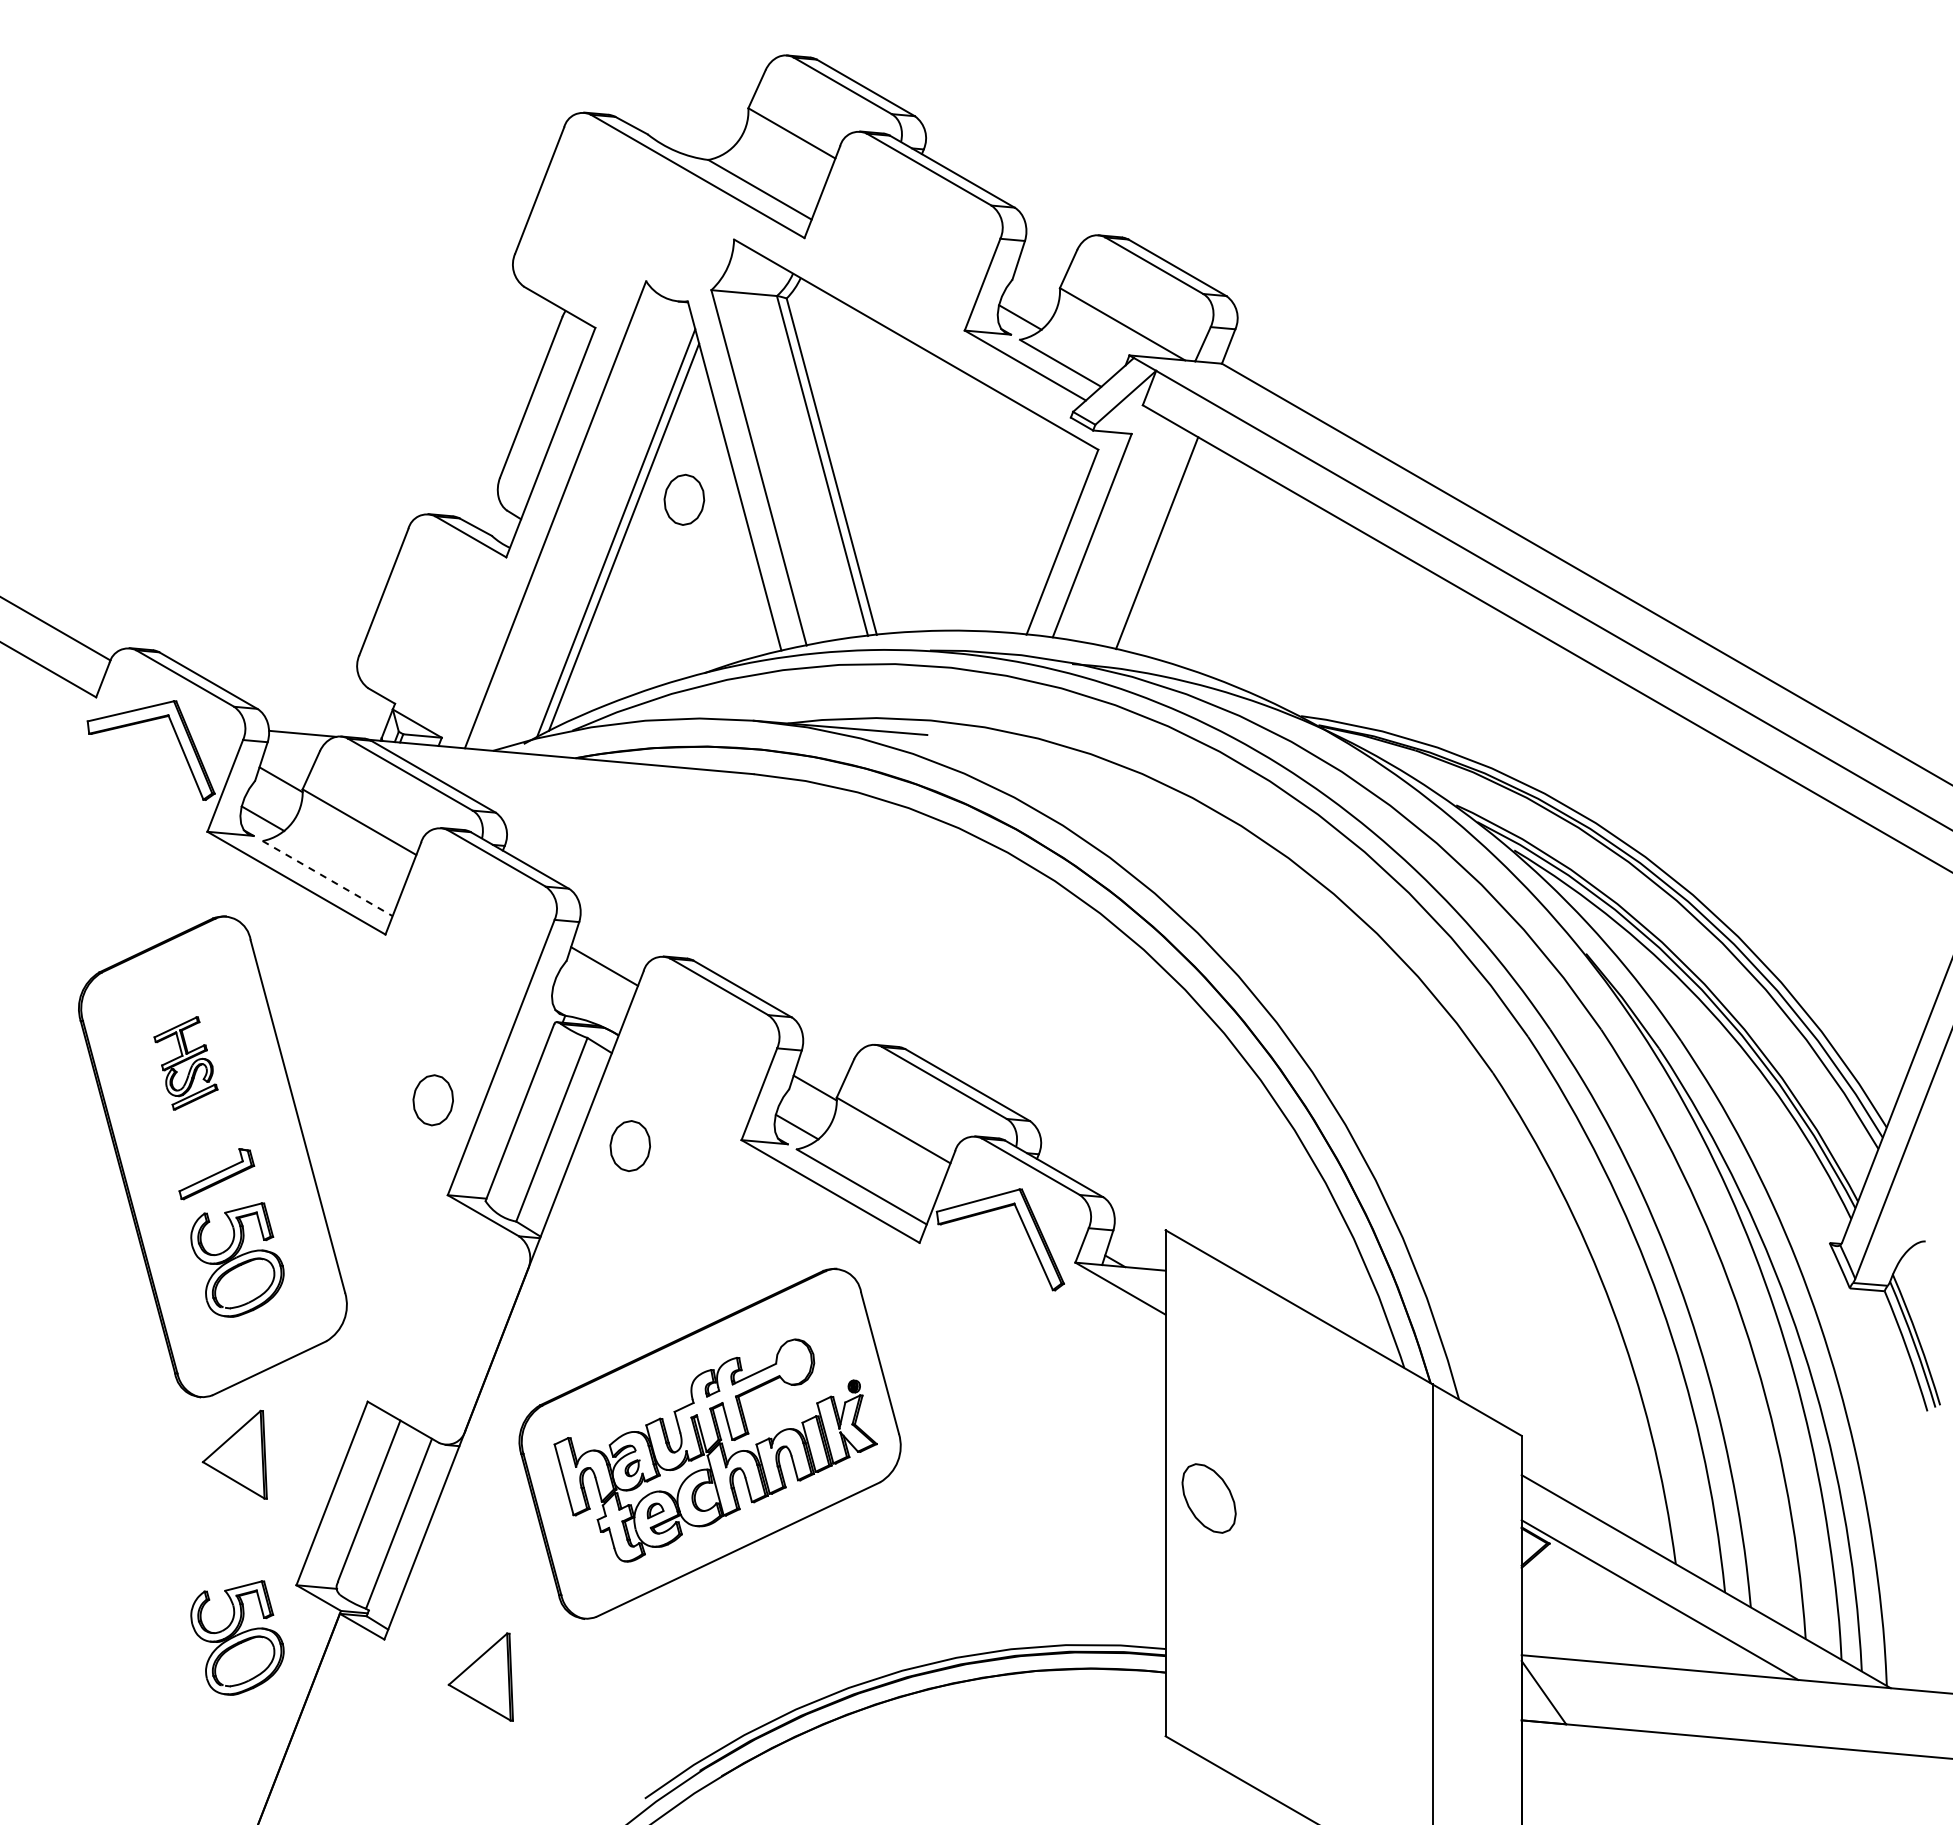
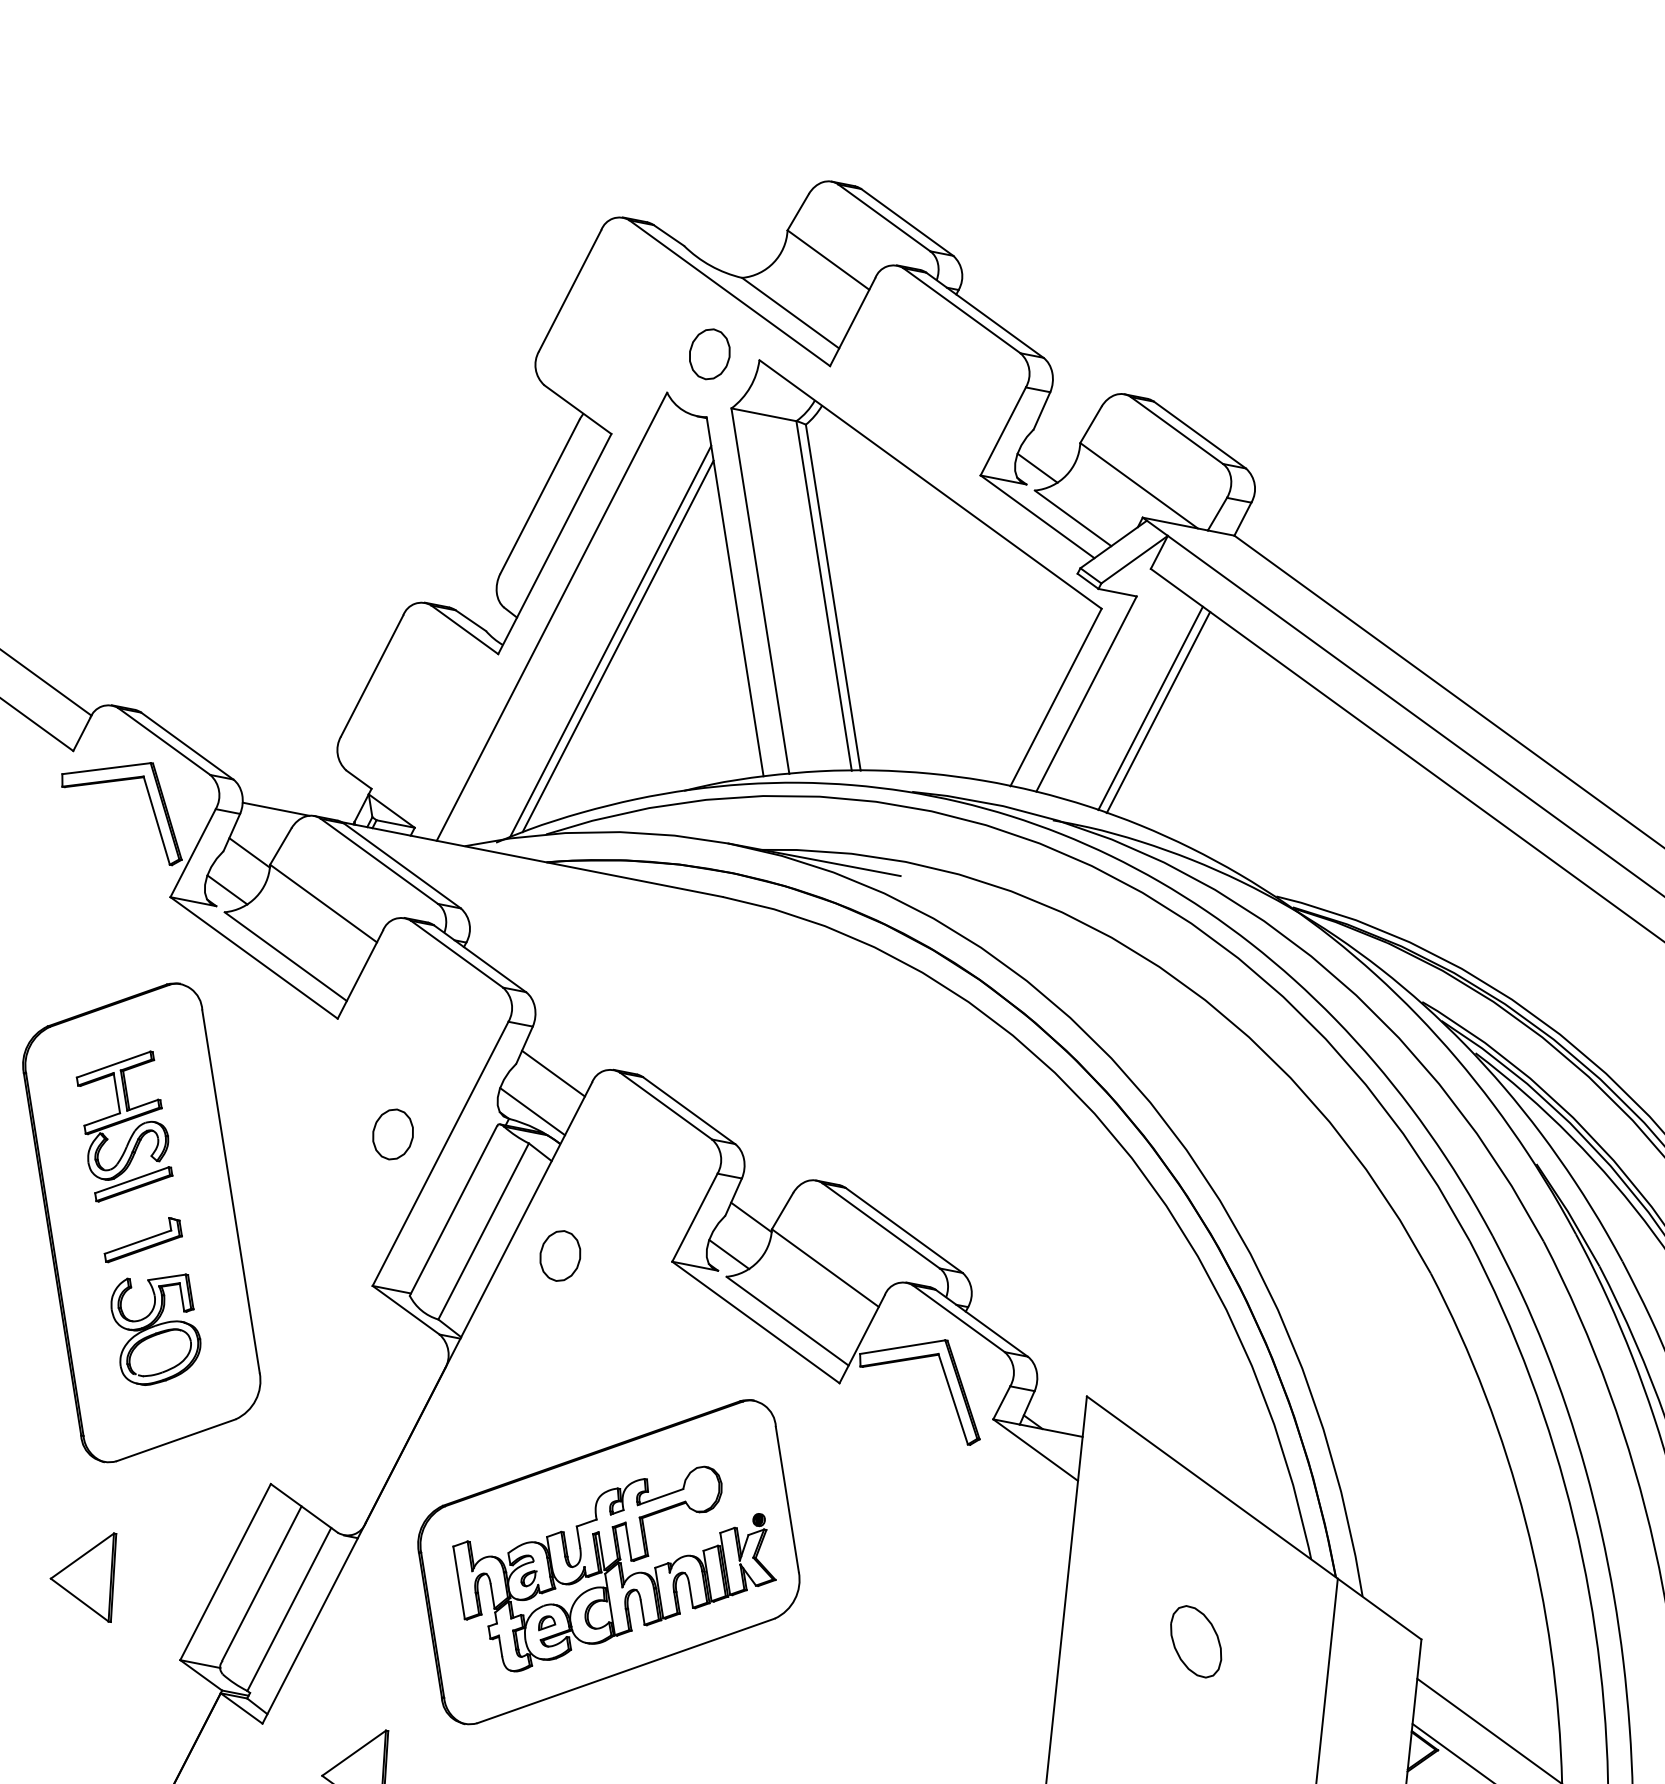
part: (684, 499) -> (709, 353), moved
line: (1164, 546) -> (1157, 712), added
line: (328, 878) -> (286, 956), dashed -> solid
line: (587, 1006) -> (532, 1111), added
part: (185, 1063) -> (124, 1126), size x1.67
part: (432, 1100) -> (392, 1134), moved
part: (234, 1454) -> (83, 1574), moved
part: (1208, 1498) -> (1195, 1641), moved
part: (237, 1637) -> (115, 1706), removed

